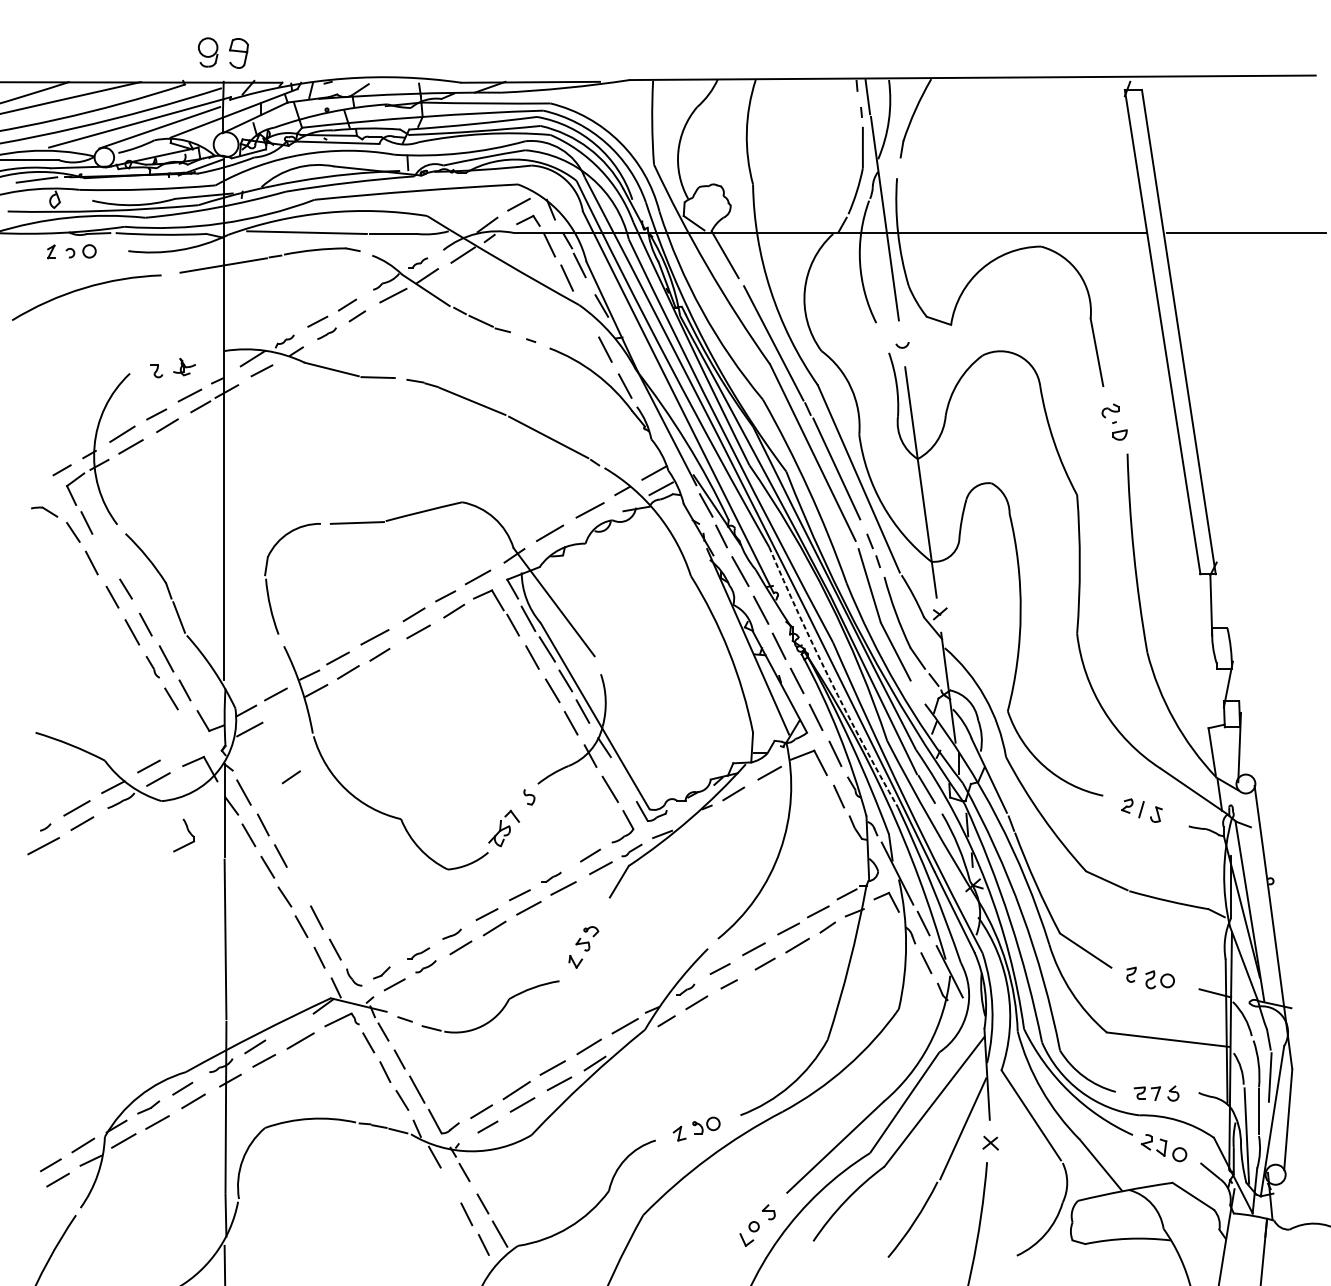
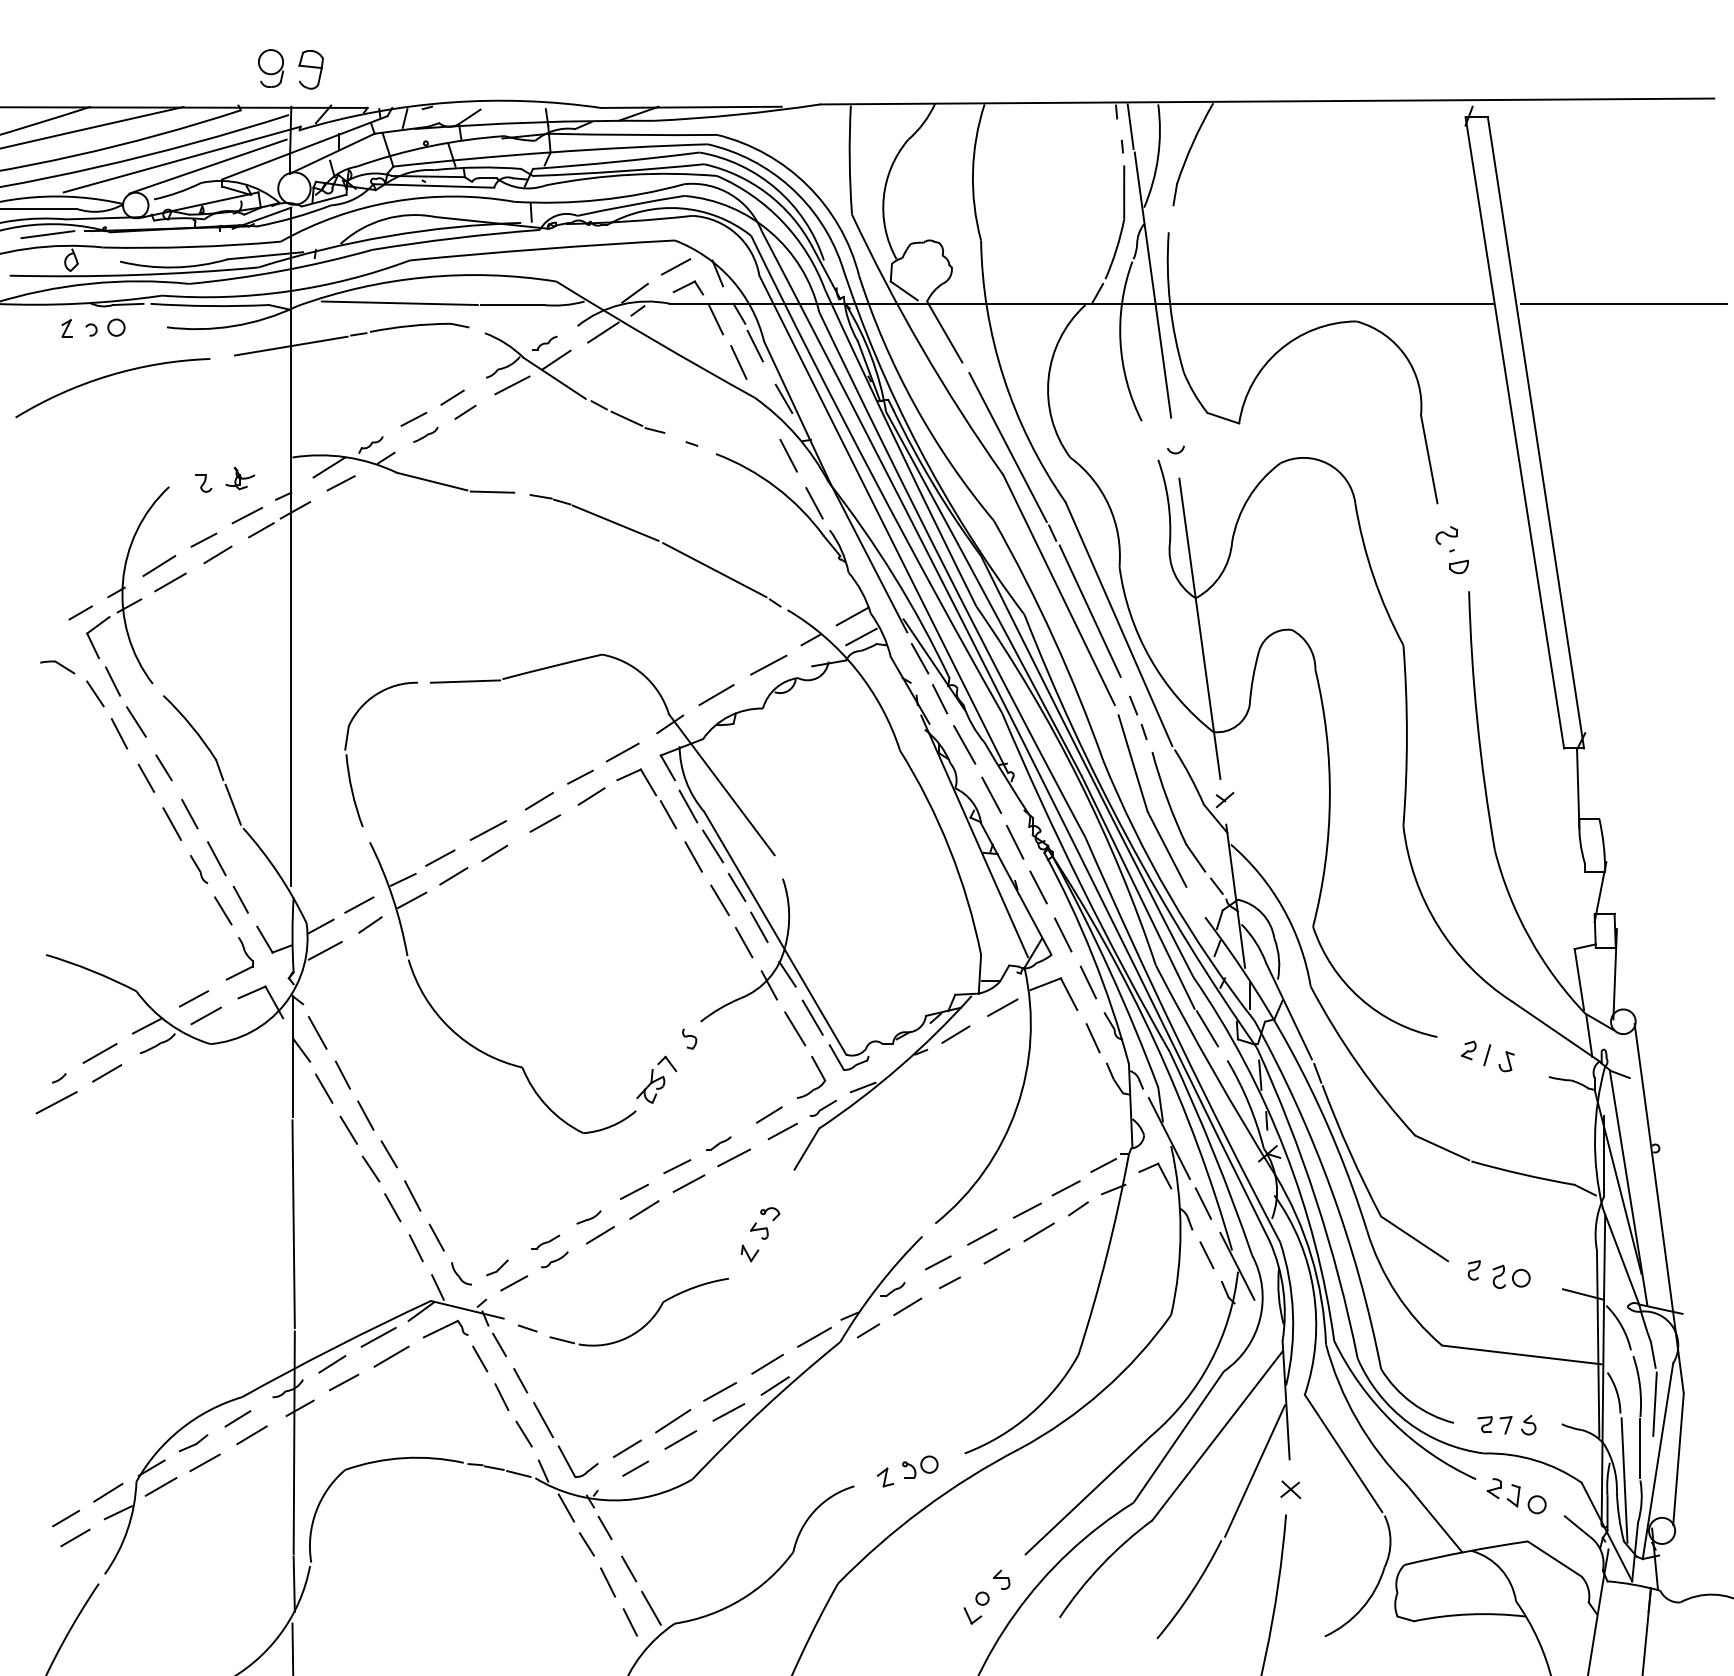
line: (104, 553) -> (136, 721), added
arc: (830, 679) -> (1081, 885), dashed -> solid
line: (291, 776) -> (370, 924), moved
line: (623, 780) -> (812, 1017), added
part: (188, 832) -> (245, 954), moved
line: (298, 885) -> (388, 1154), added
line: (290, 1026) -> (378, 1337), added
line: (450, 1185) -> (586, 1544), added

